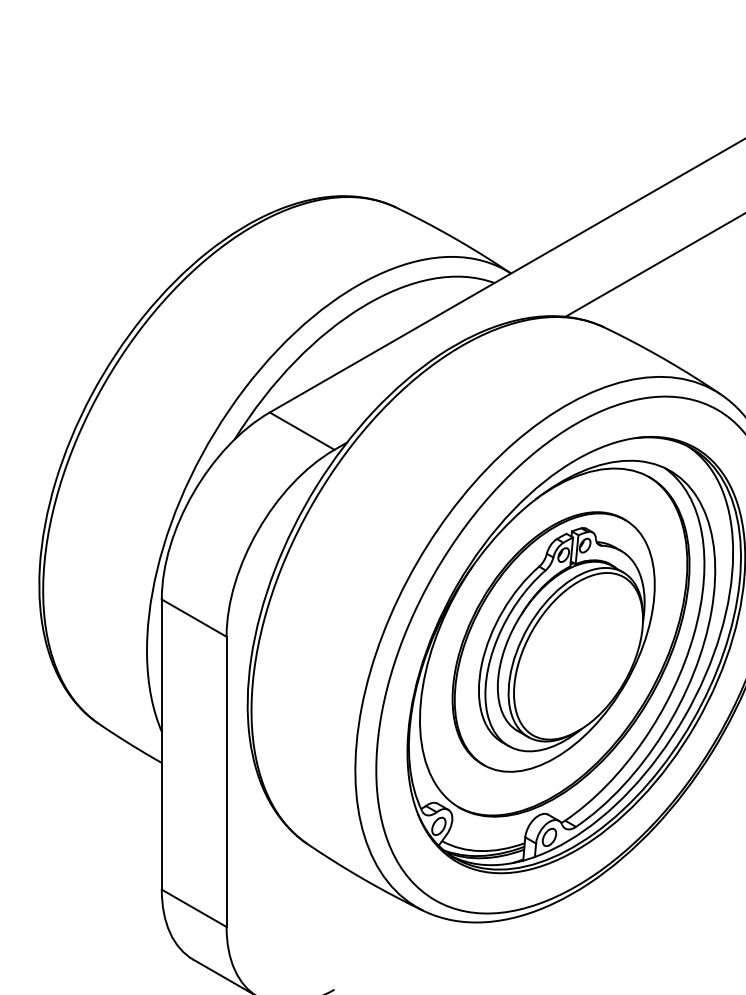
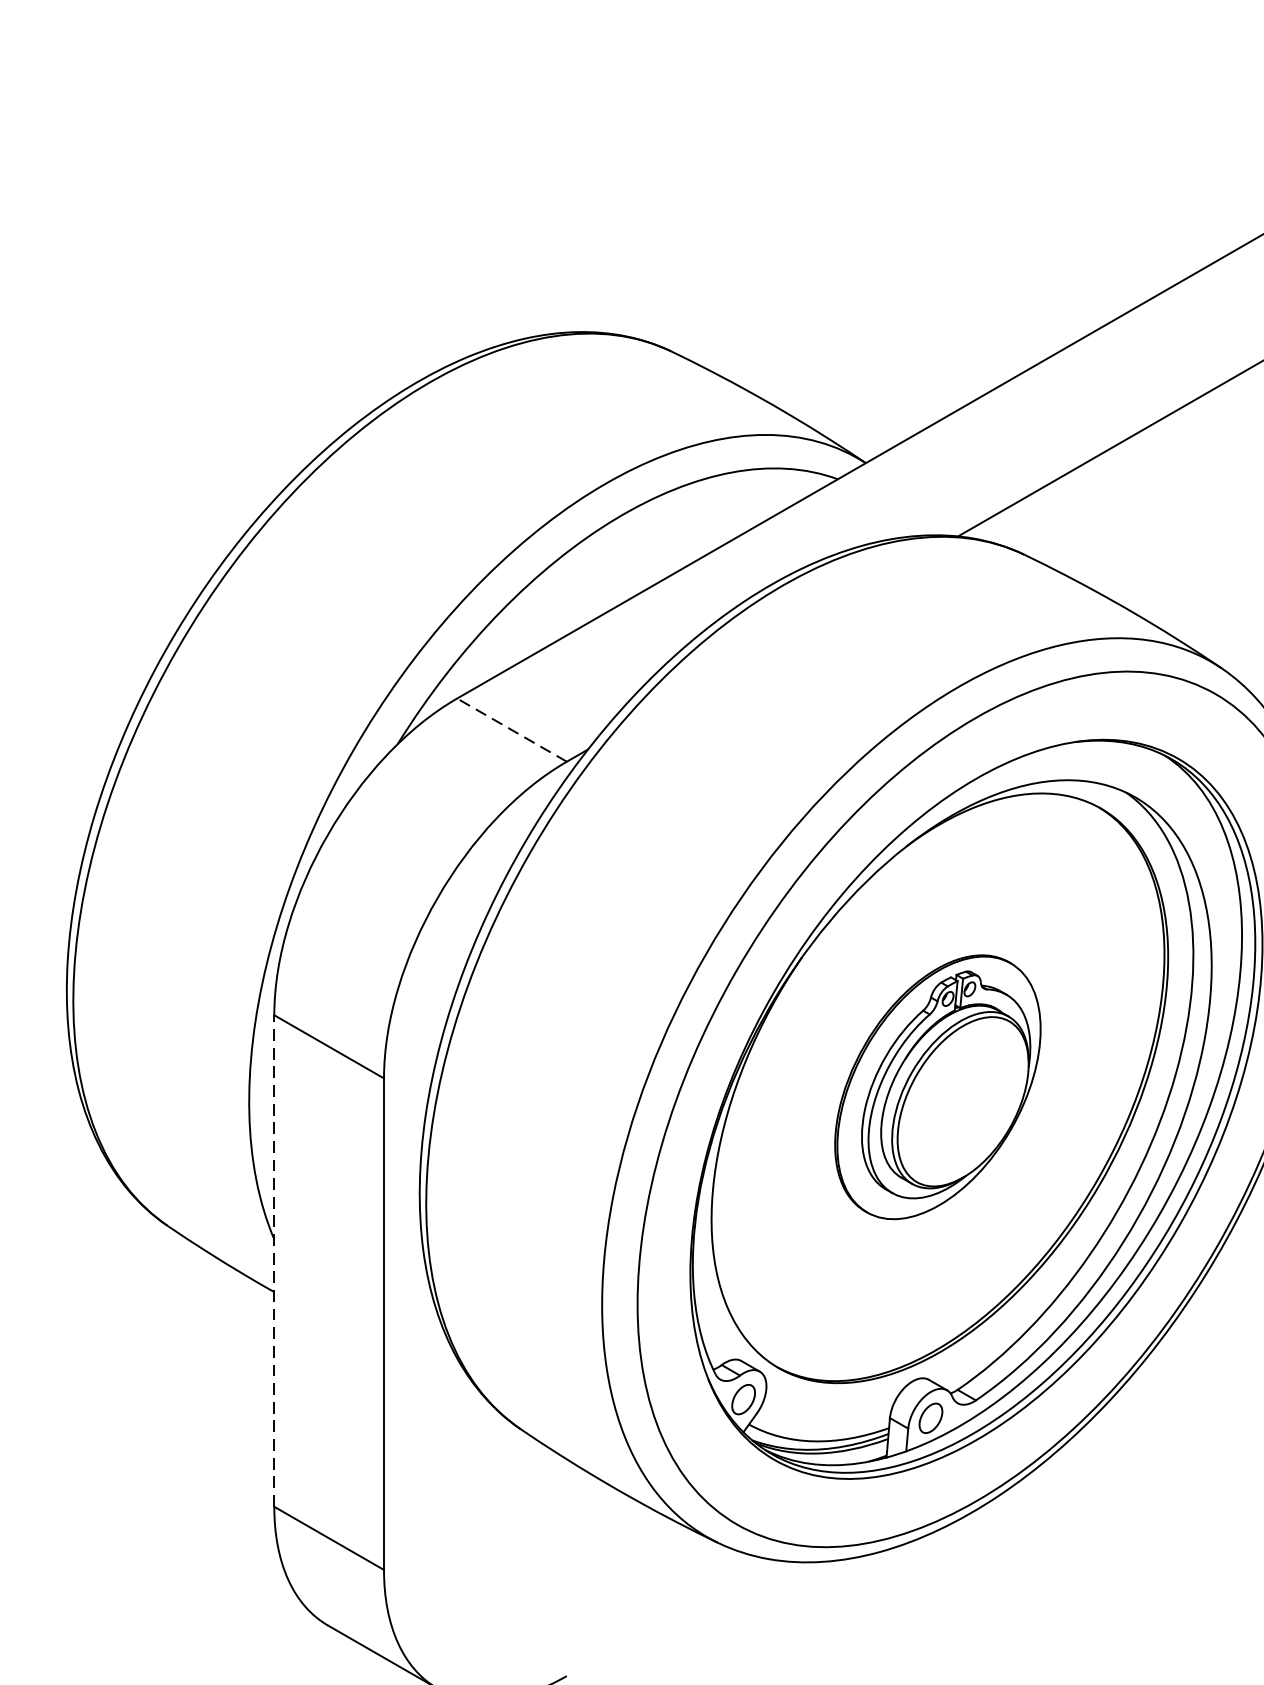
line: (301, 430) -> (510, 729), solid -> dashed
part: (553, 641) -> (937, 1086), size x0.6
line: (161, 744) -> (273, 1260), solid -> dashed

